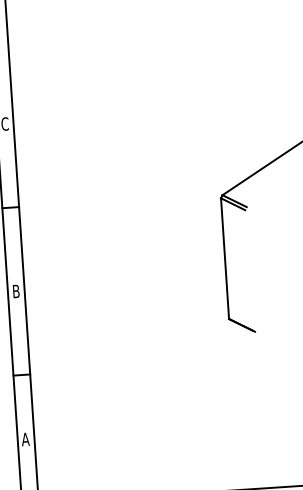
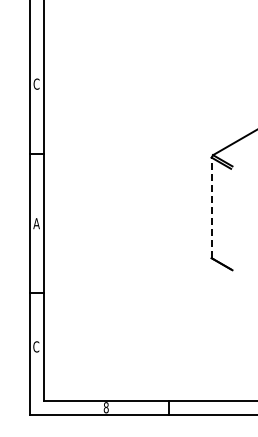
line: (224, 258) -> (211, 207), solid -> dashed
text: (16, 291) -> (36, 223), B -> A
text: (25, 438) -> (36, 346), A -> C

